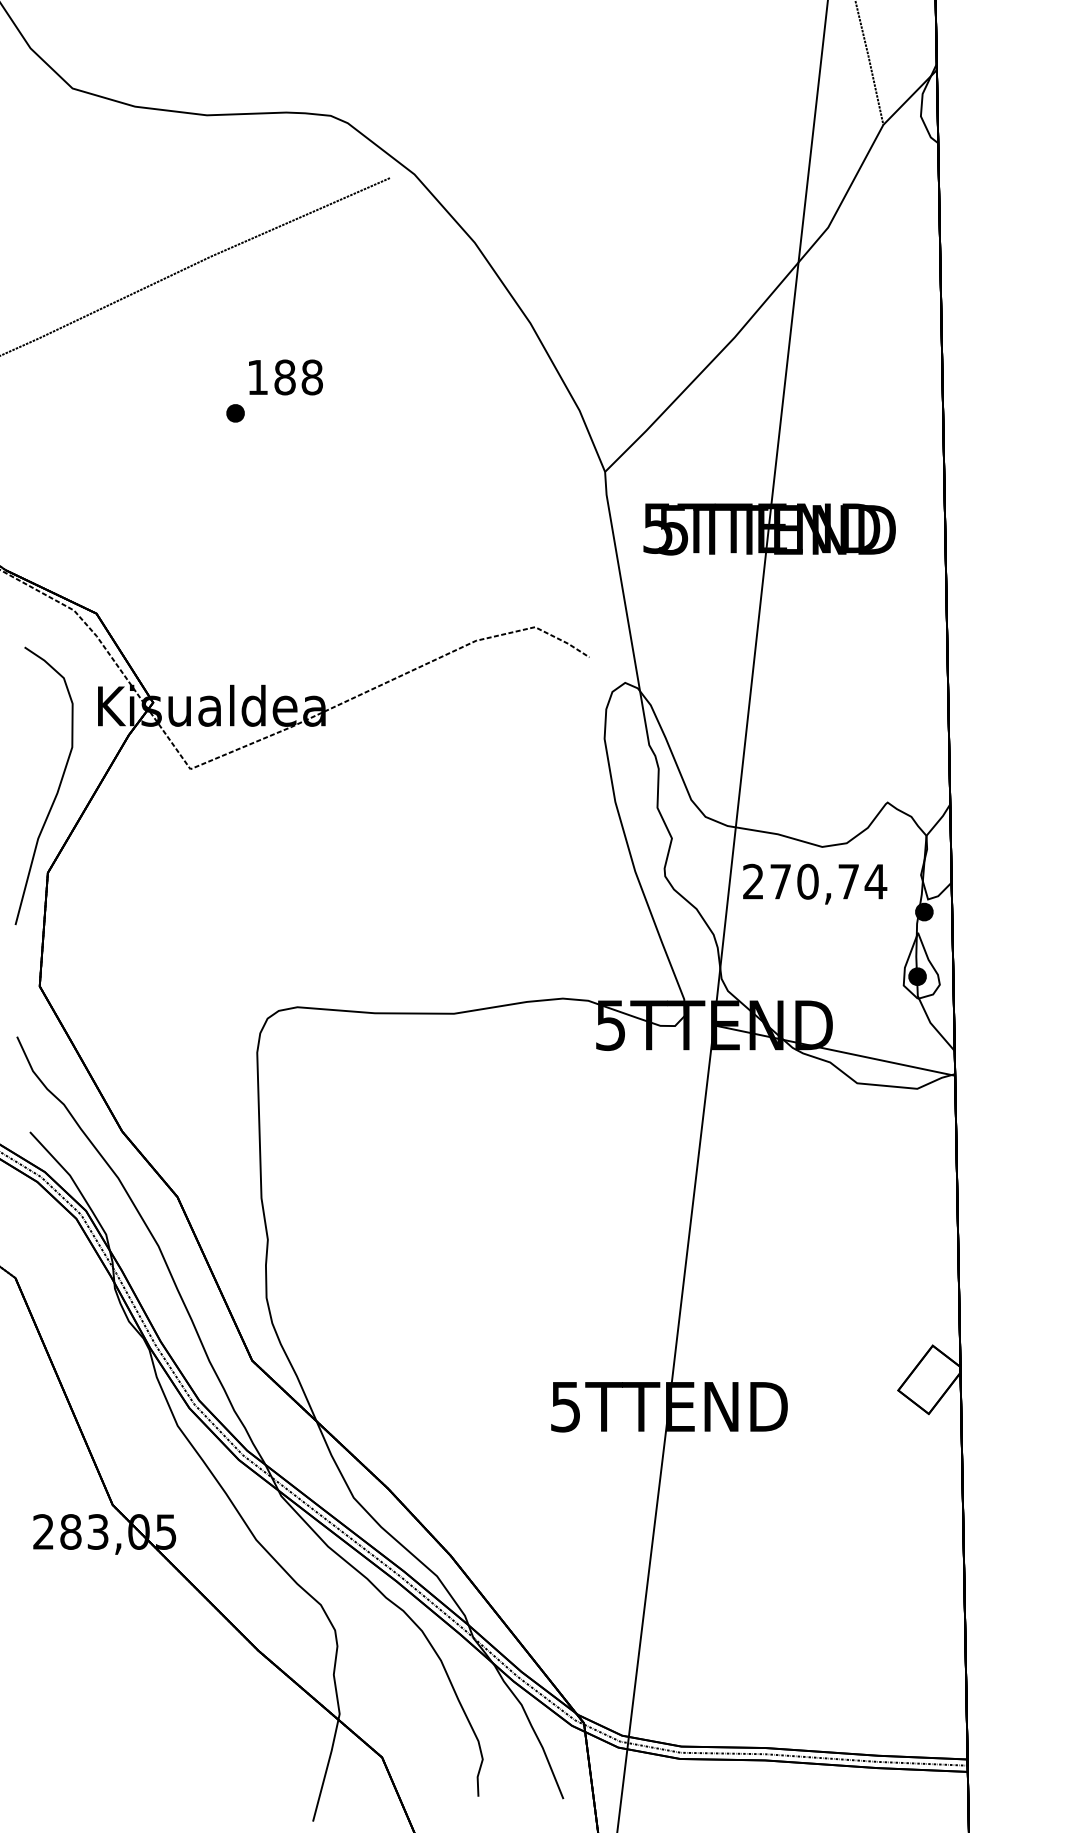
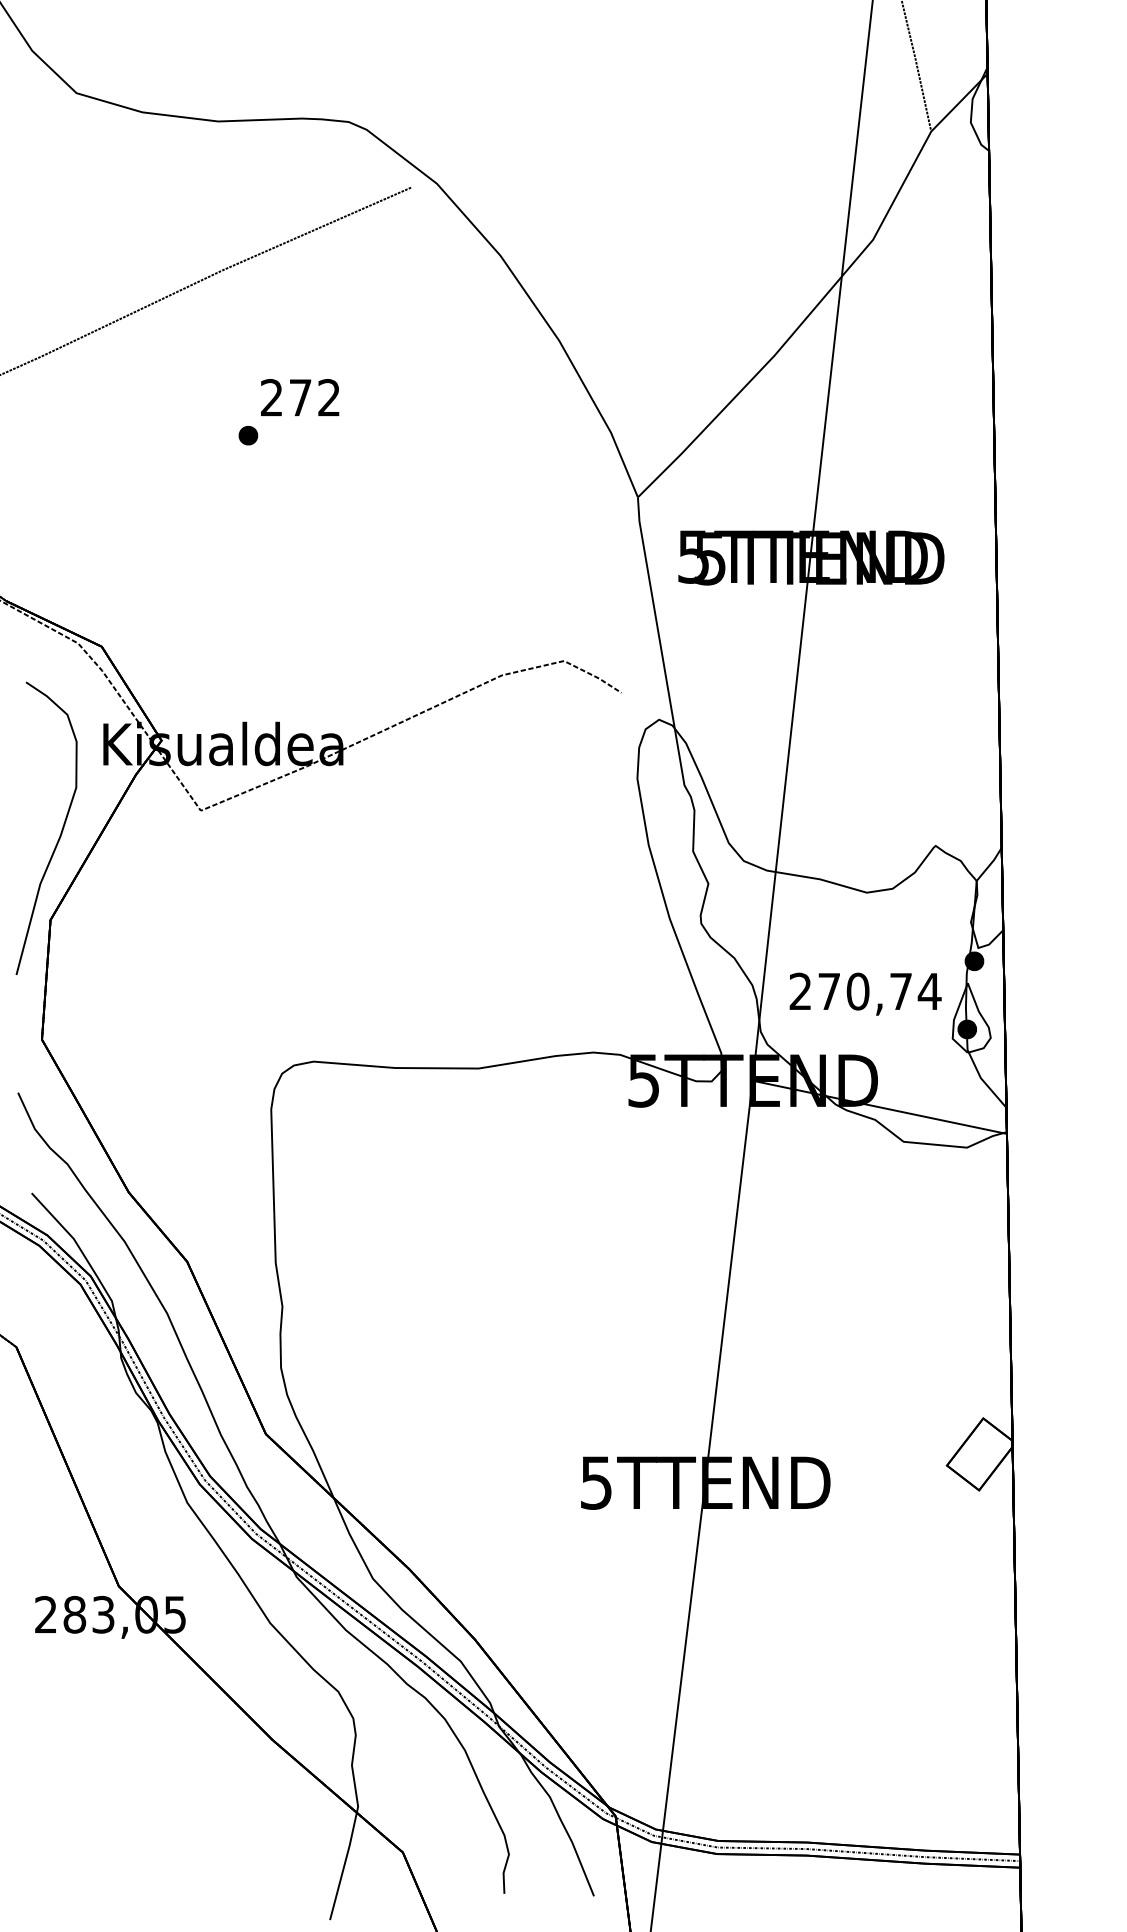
text: (284, 377) -> (299, 397), 188 -> 272
text: (815, 883) -> (866, 993), moved

